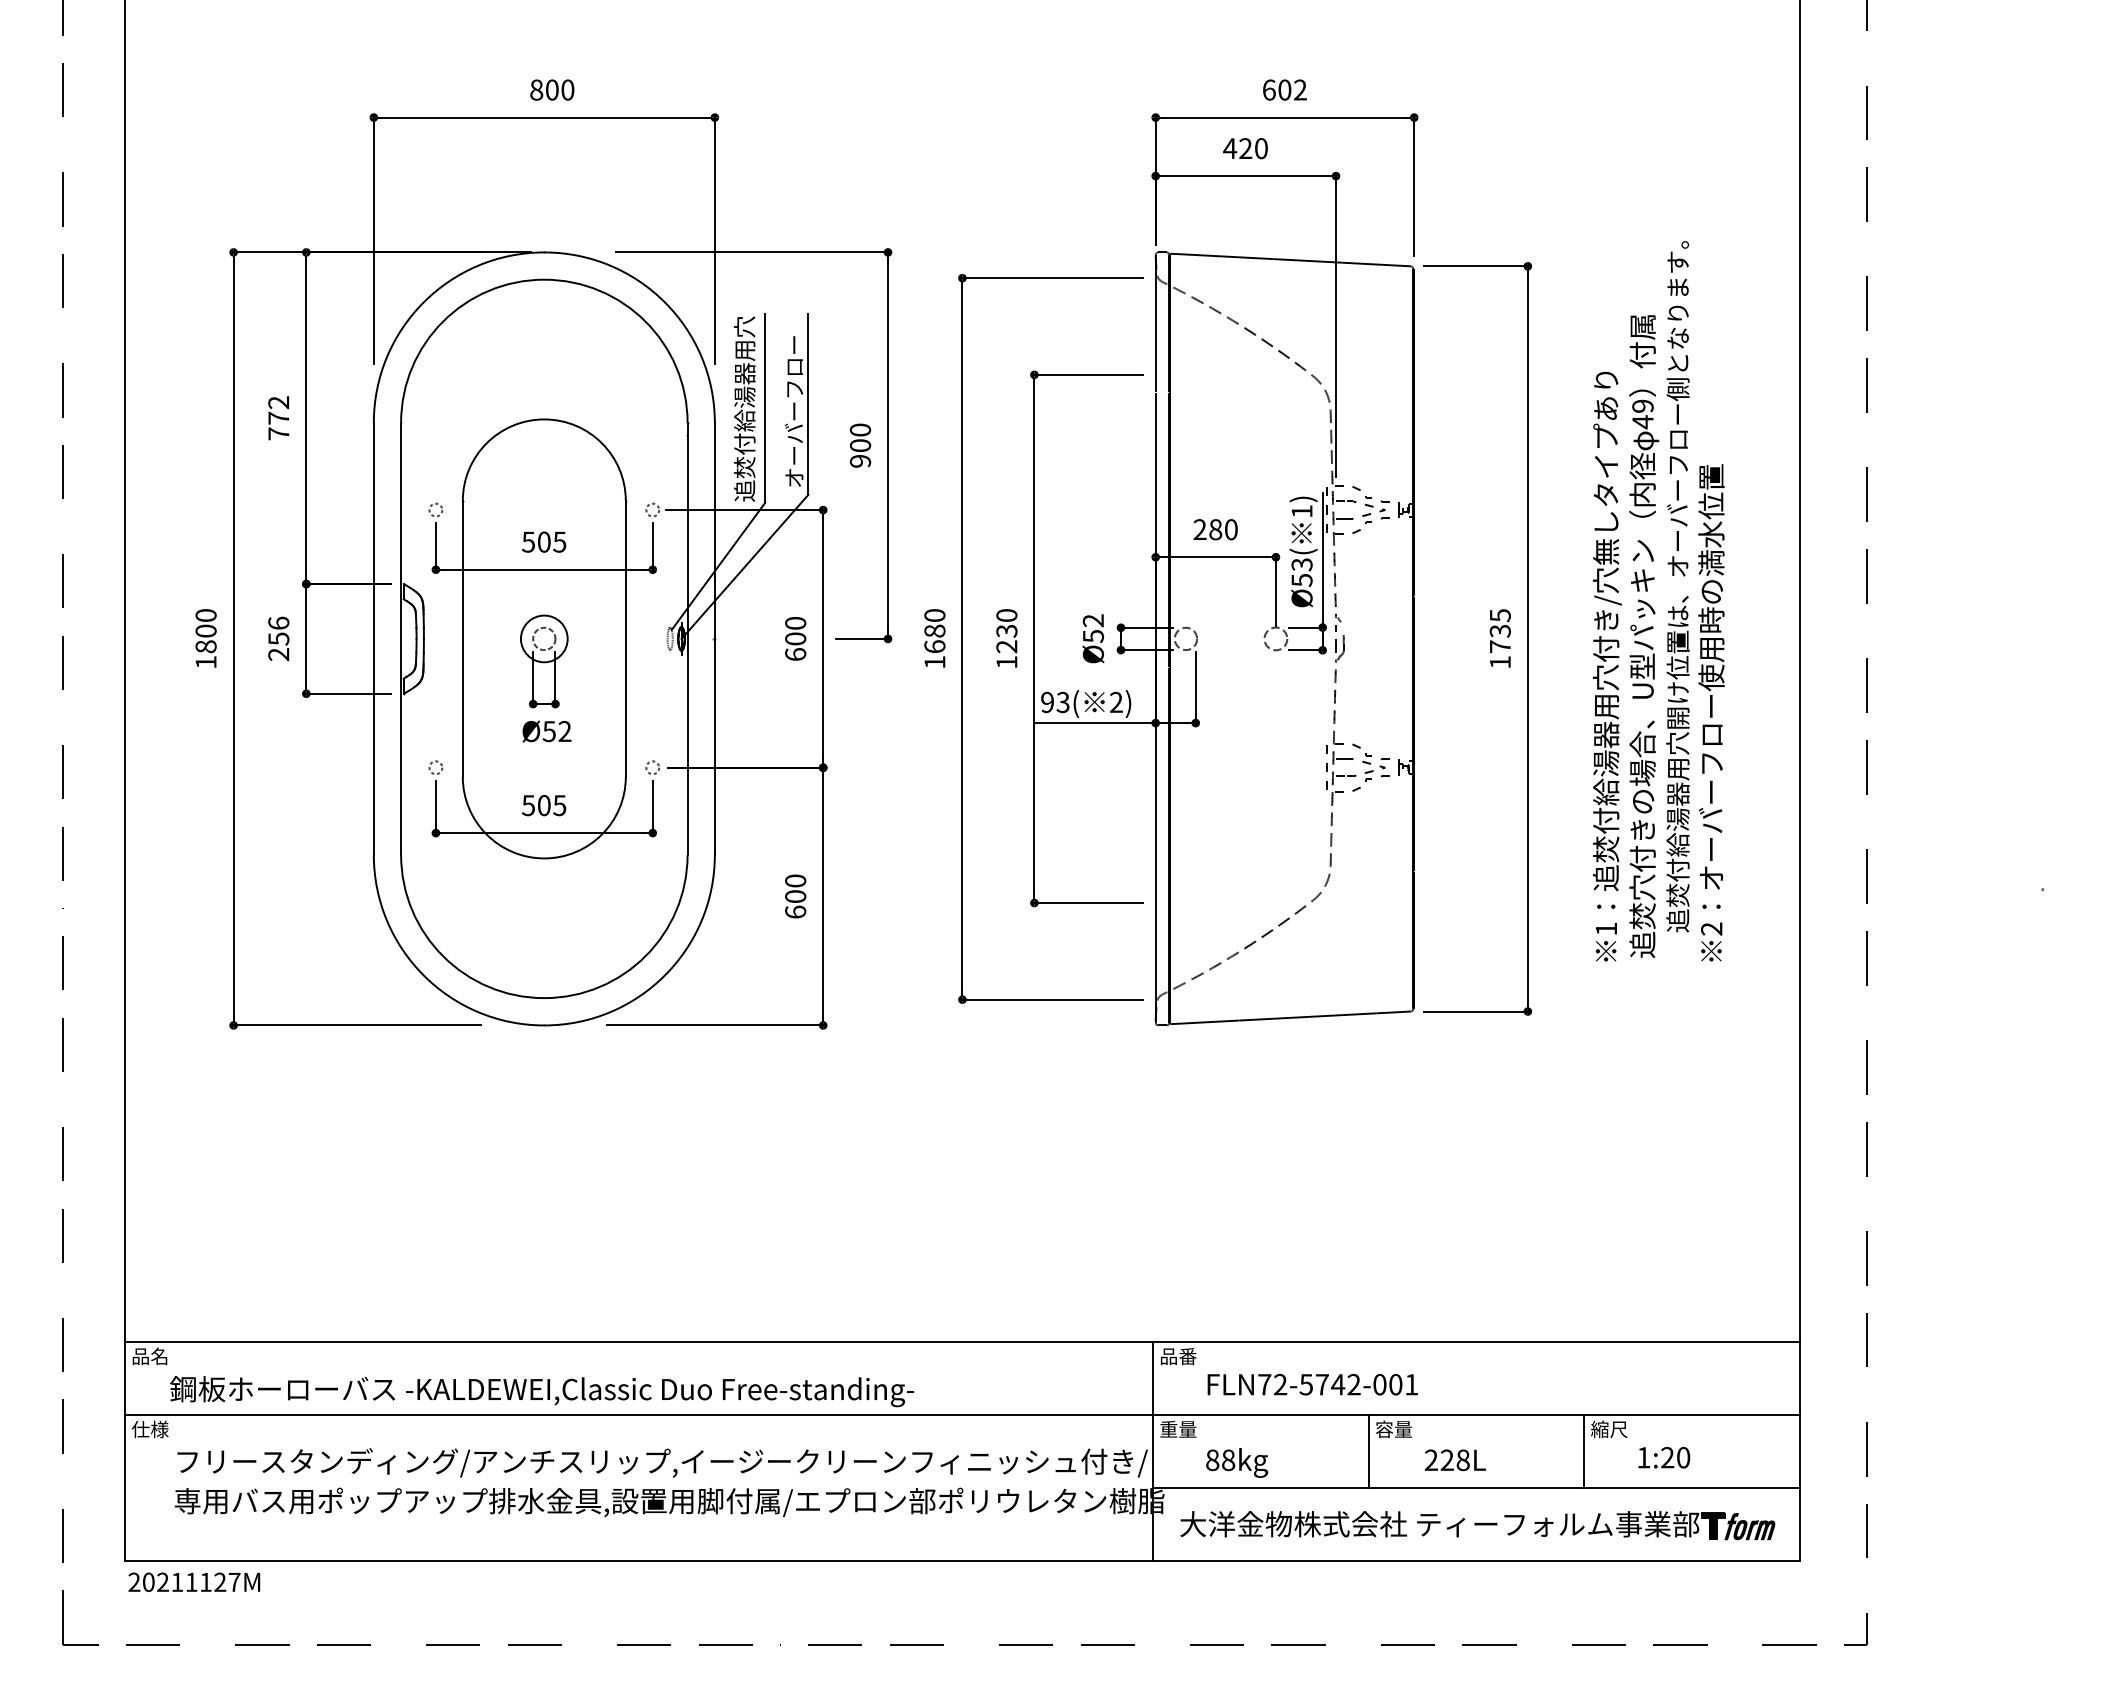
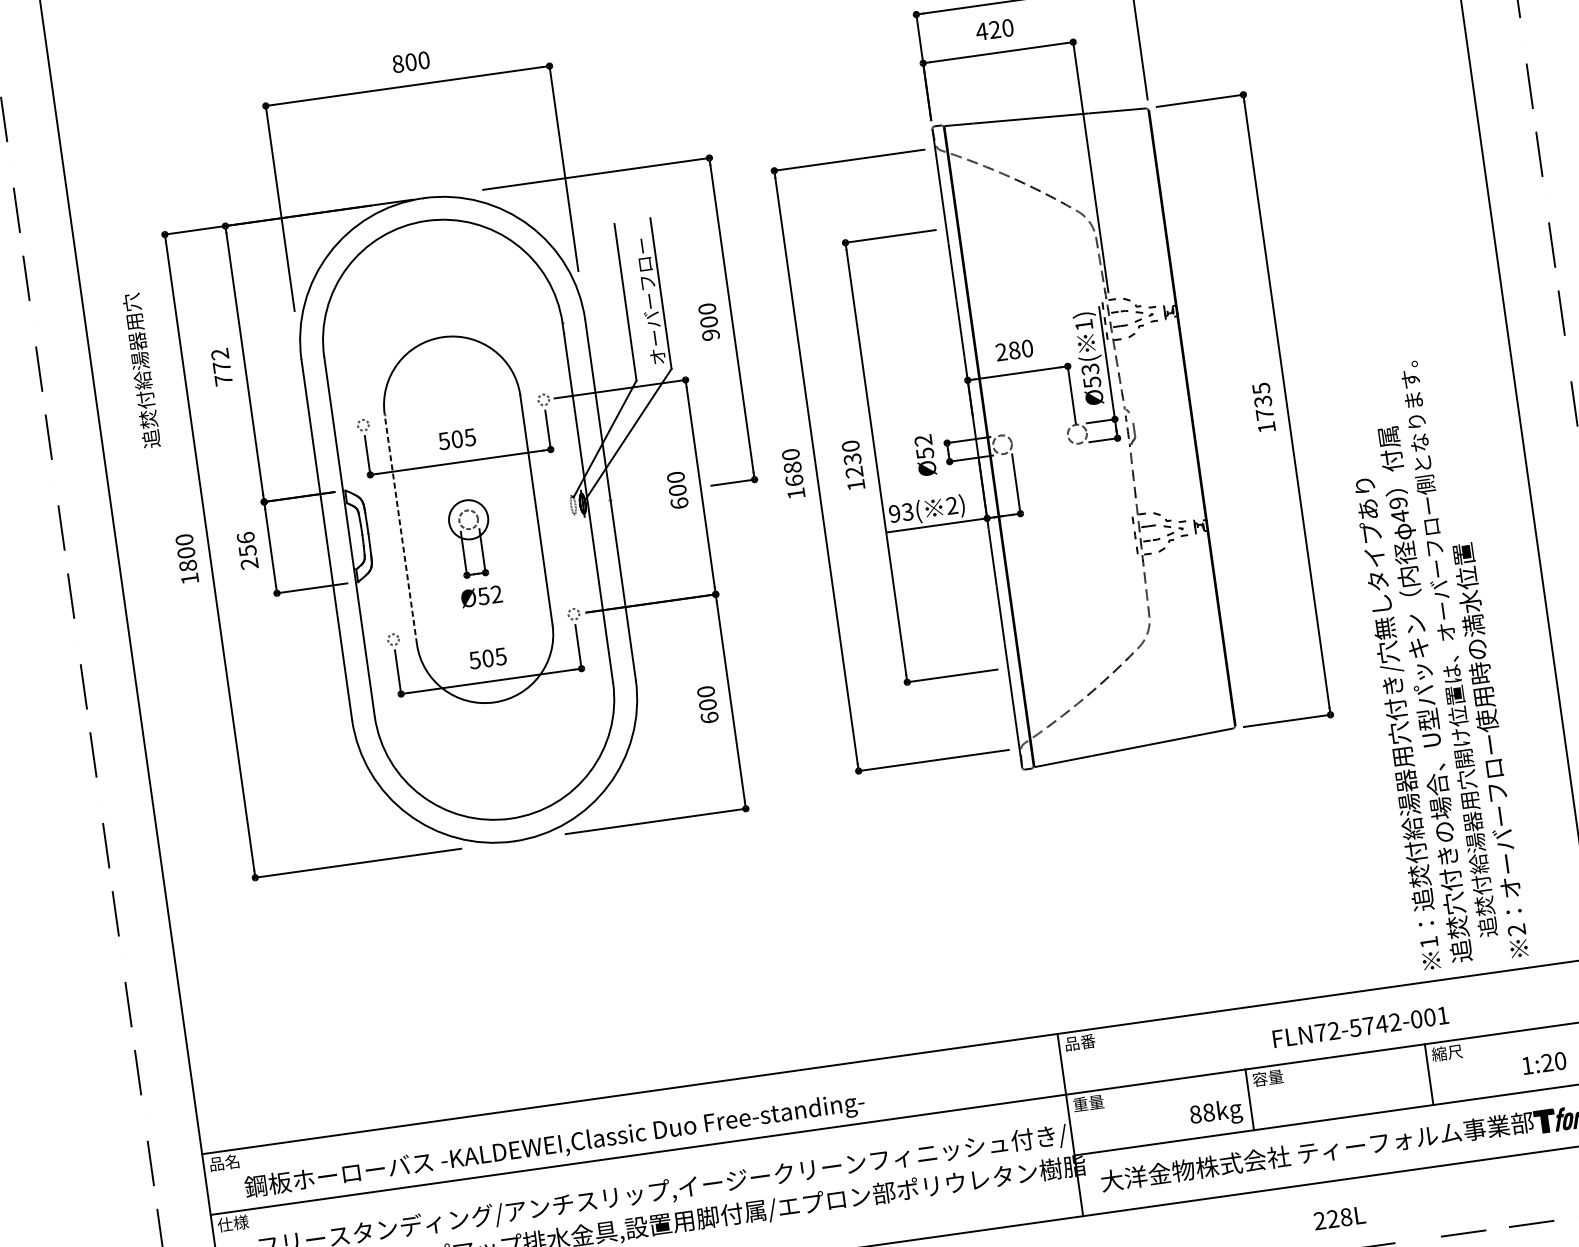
text: (744, 408) -> (141, 370), moved
text: (1658, 601) -> (1434, 663), moved
line: (462, 638) -> (400, 529), solid -> dashed
text: (1312, 1384) -> (1360, 1027), moved
text: (1664, 1457) -> (1544, 1063), moved
text: (1454, 1460) -> (1339, 1218), moved
text: (1237, 1462) -> (1216, 1113), moved

